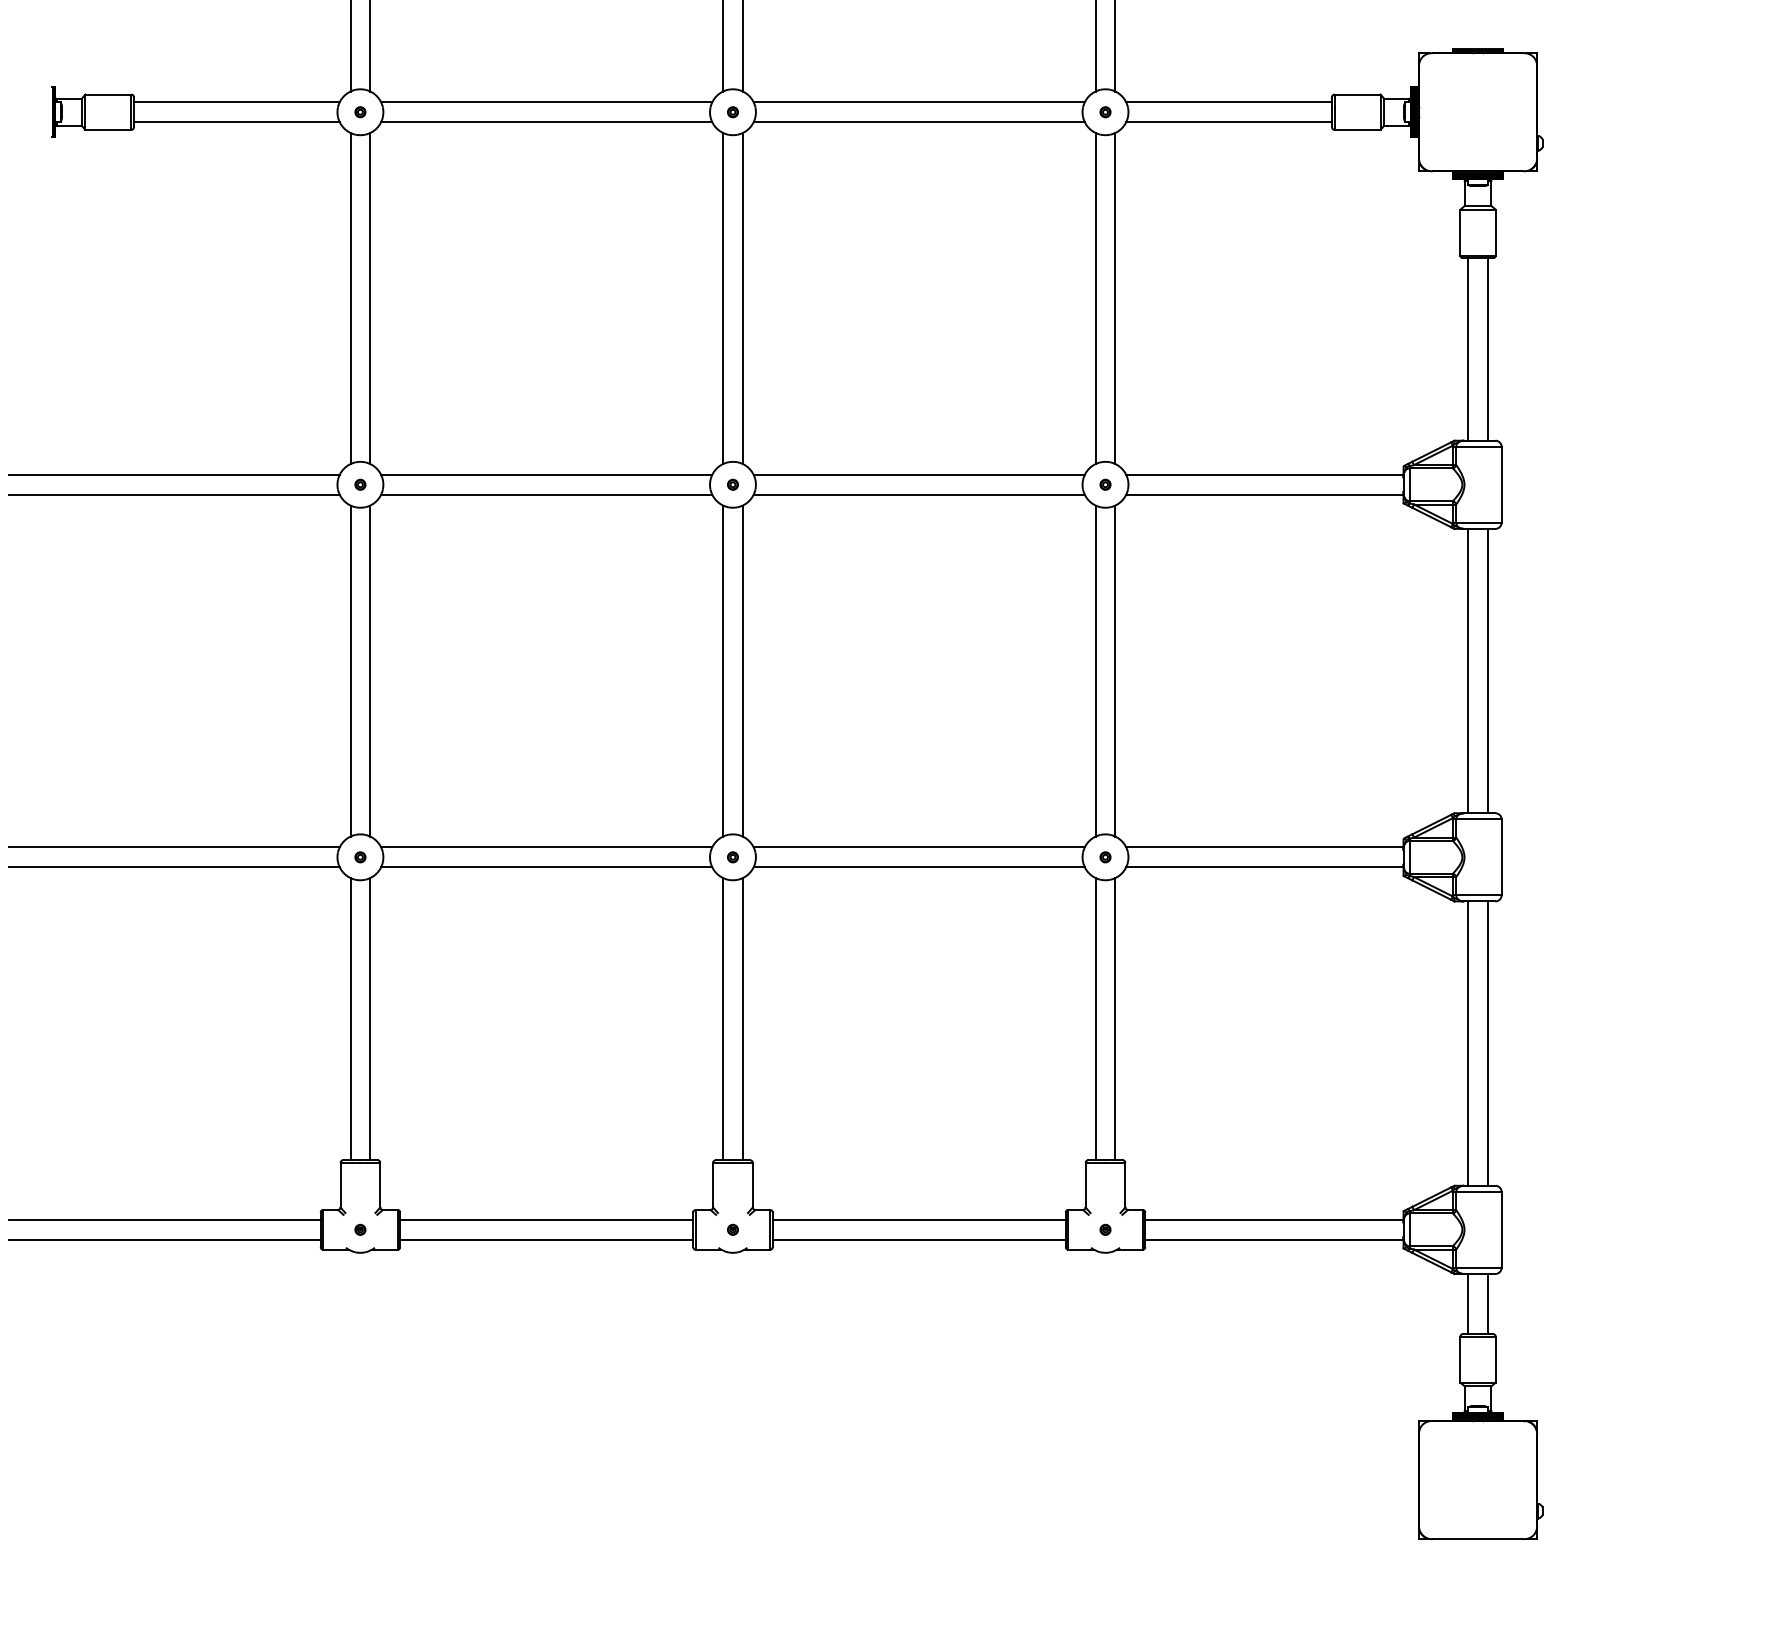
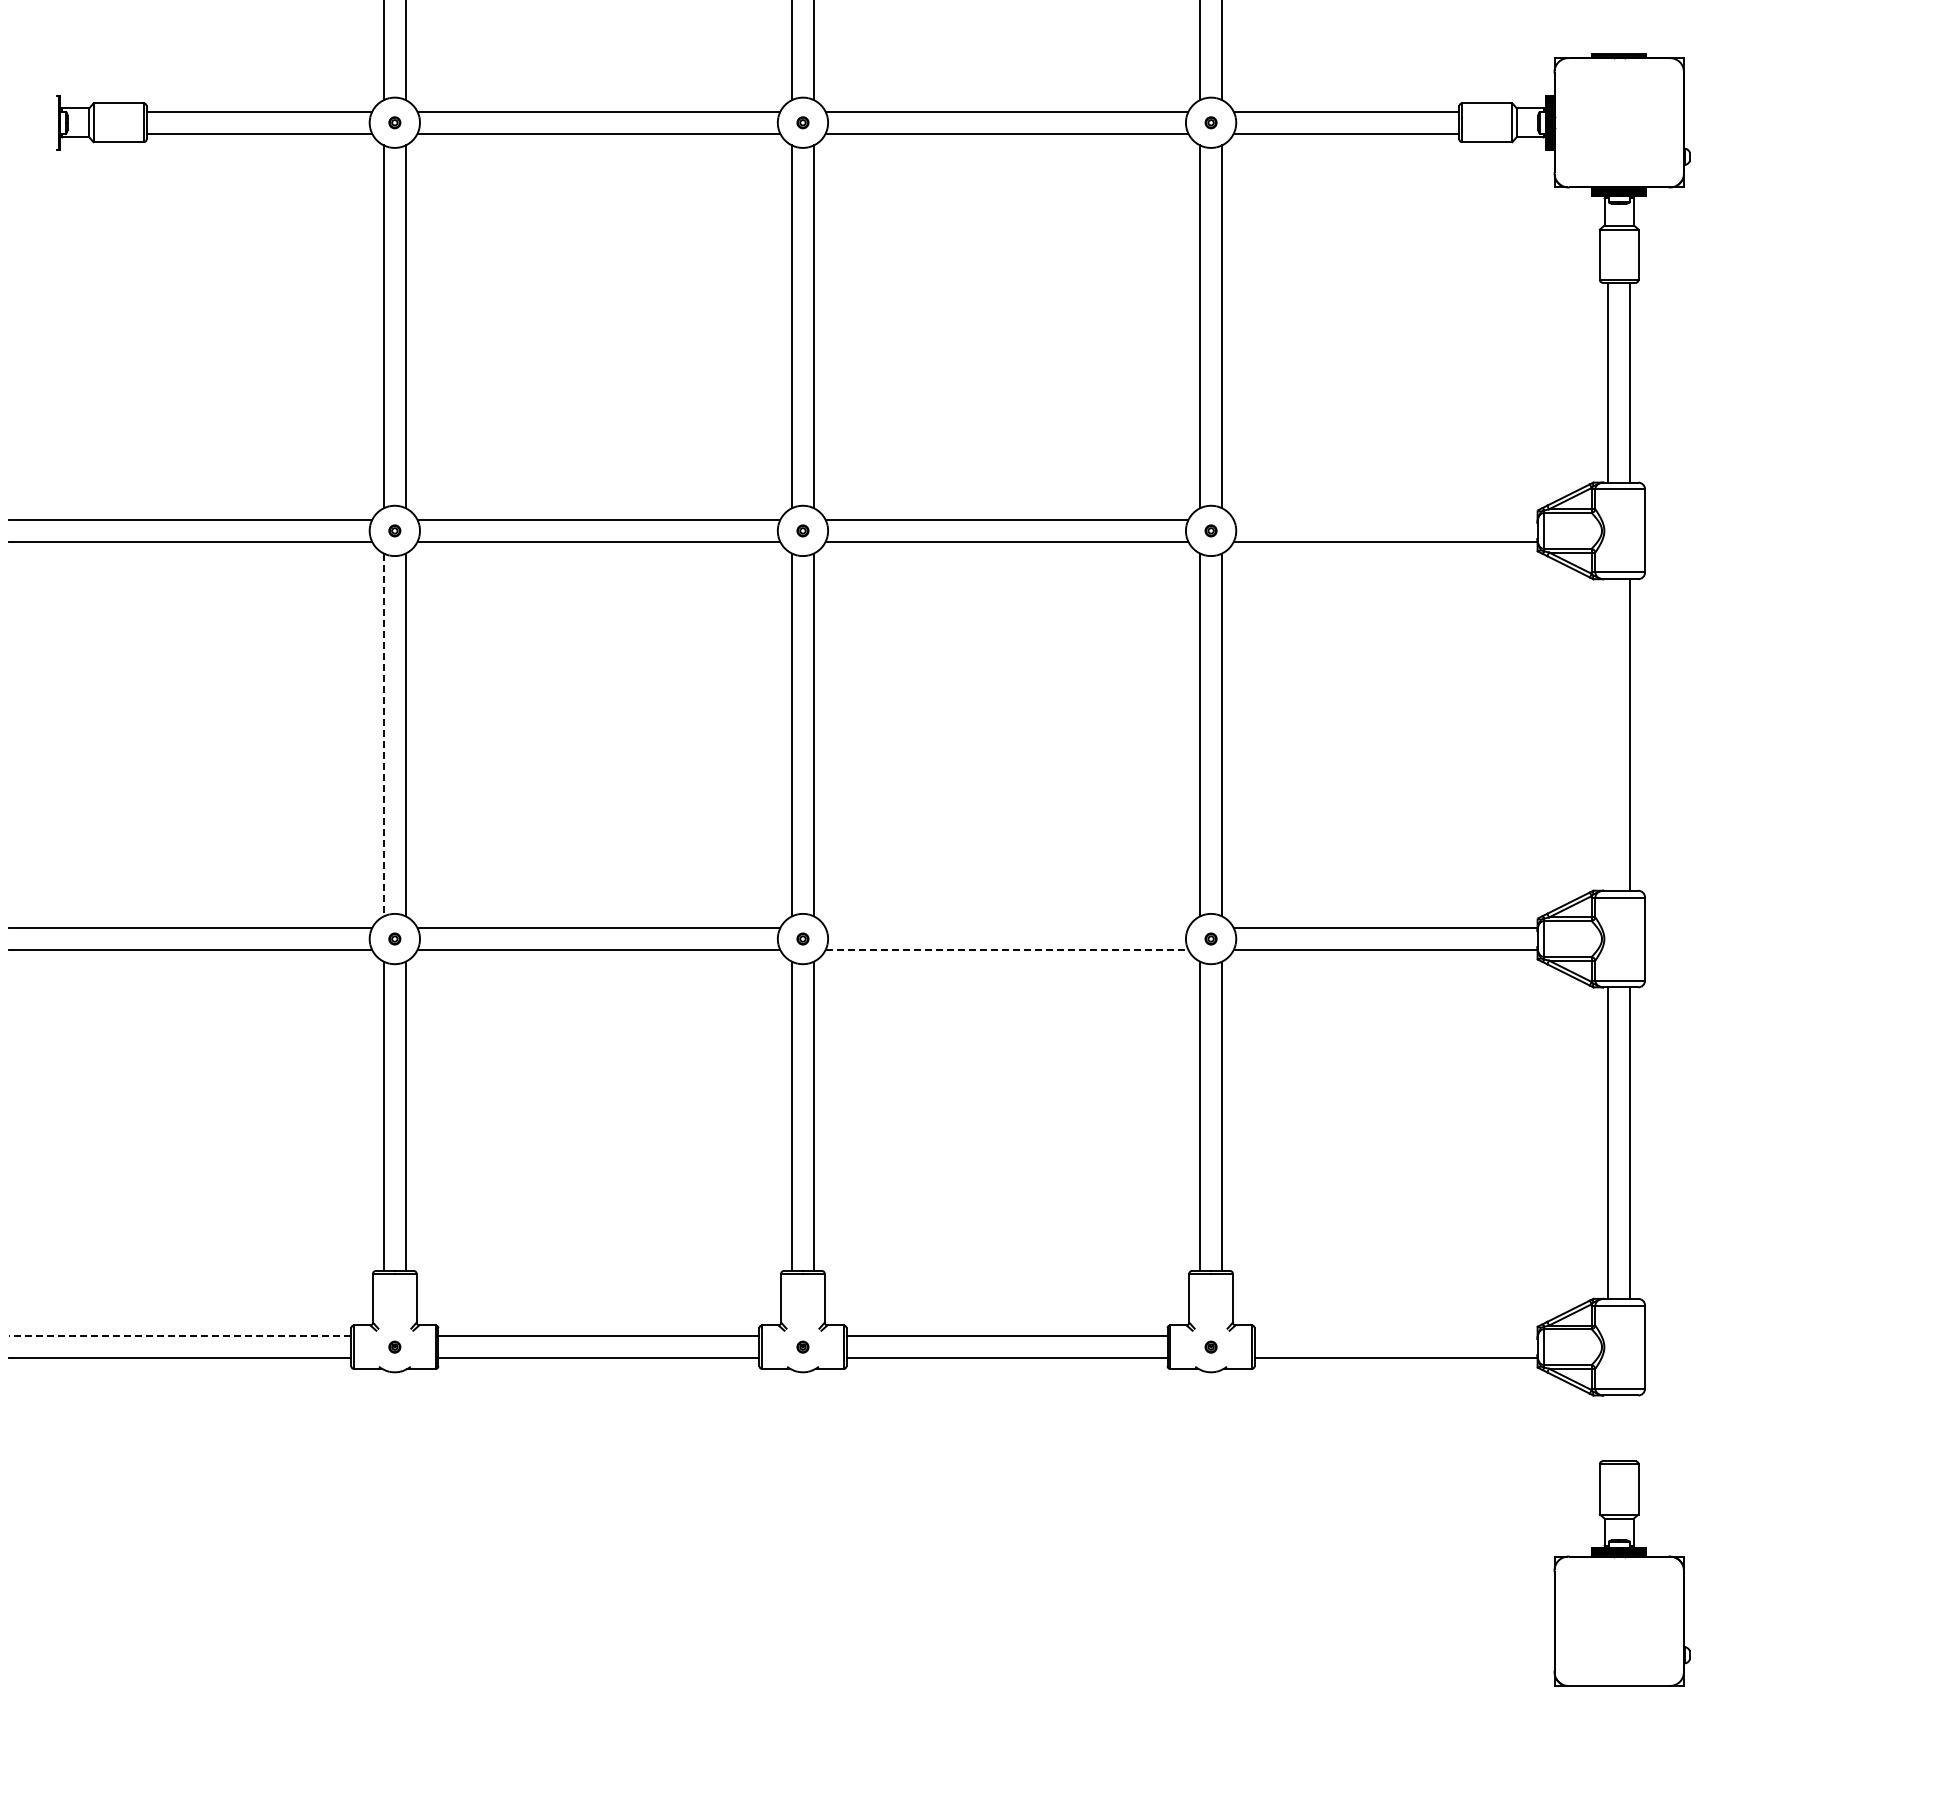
line: (1264, 475) -> (1385, 520), removed
line: (1468, 670) -> (1608, 734), removed
line: (350, 671) -> (383, 735), solid -> dashed
line: (918, 847) -> (1006, 928), removed
line: (919, 866) -> (1007, 949), solid -> dashed
line: (164, 1220) -> (180, 1336), solid -> dashed
line: (1273, 1220) -> (1395, 1336), removed
line: (1468, 1304) -> (1608, 1428), removed
line: (1488, 1304) -> (1630, 1428), removed

